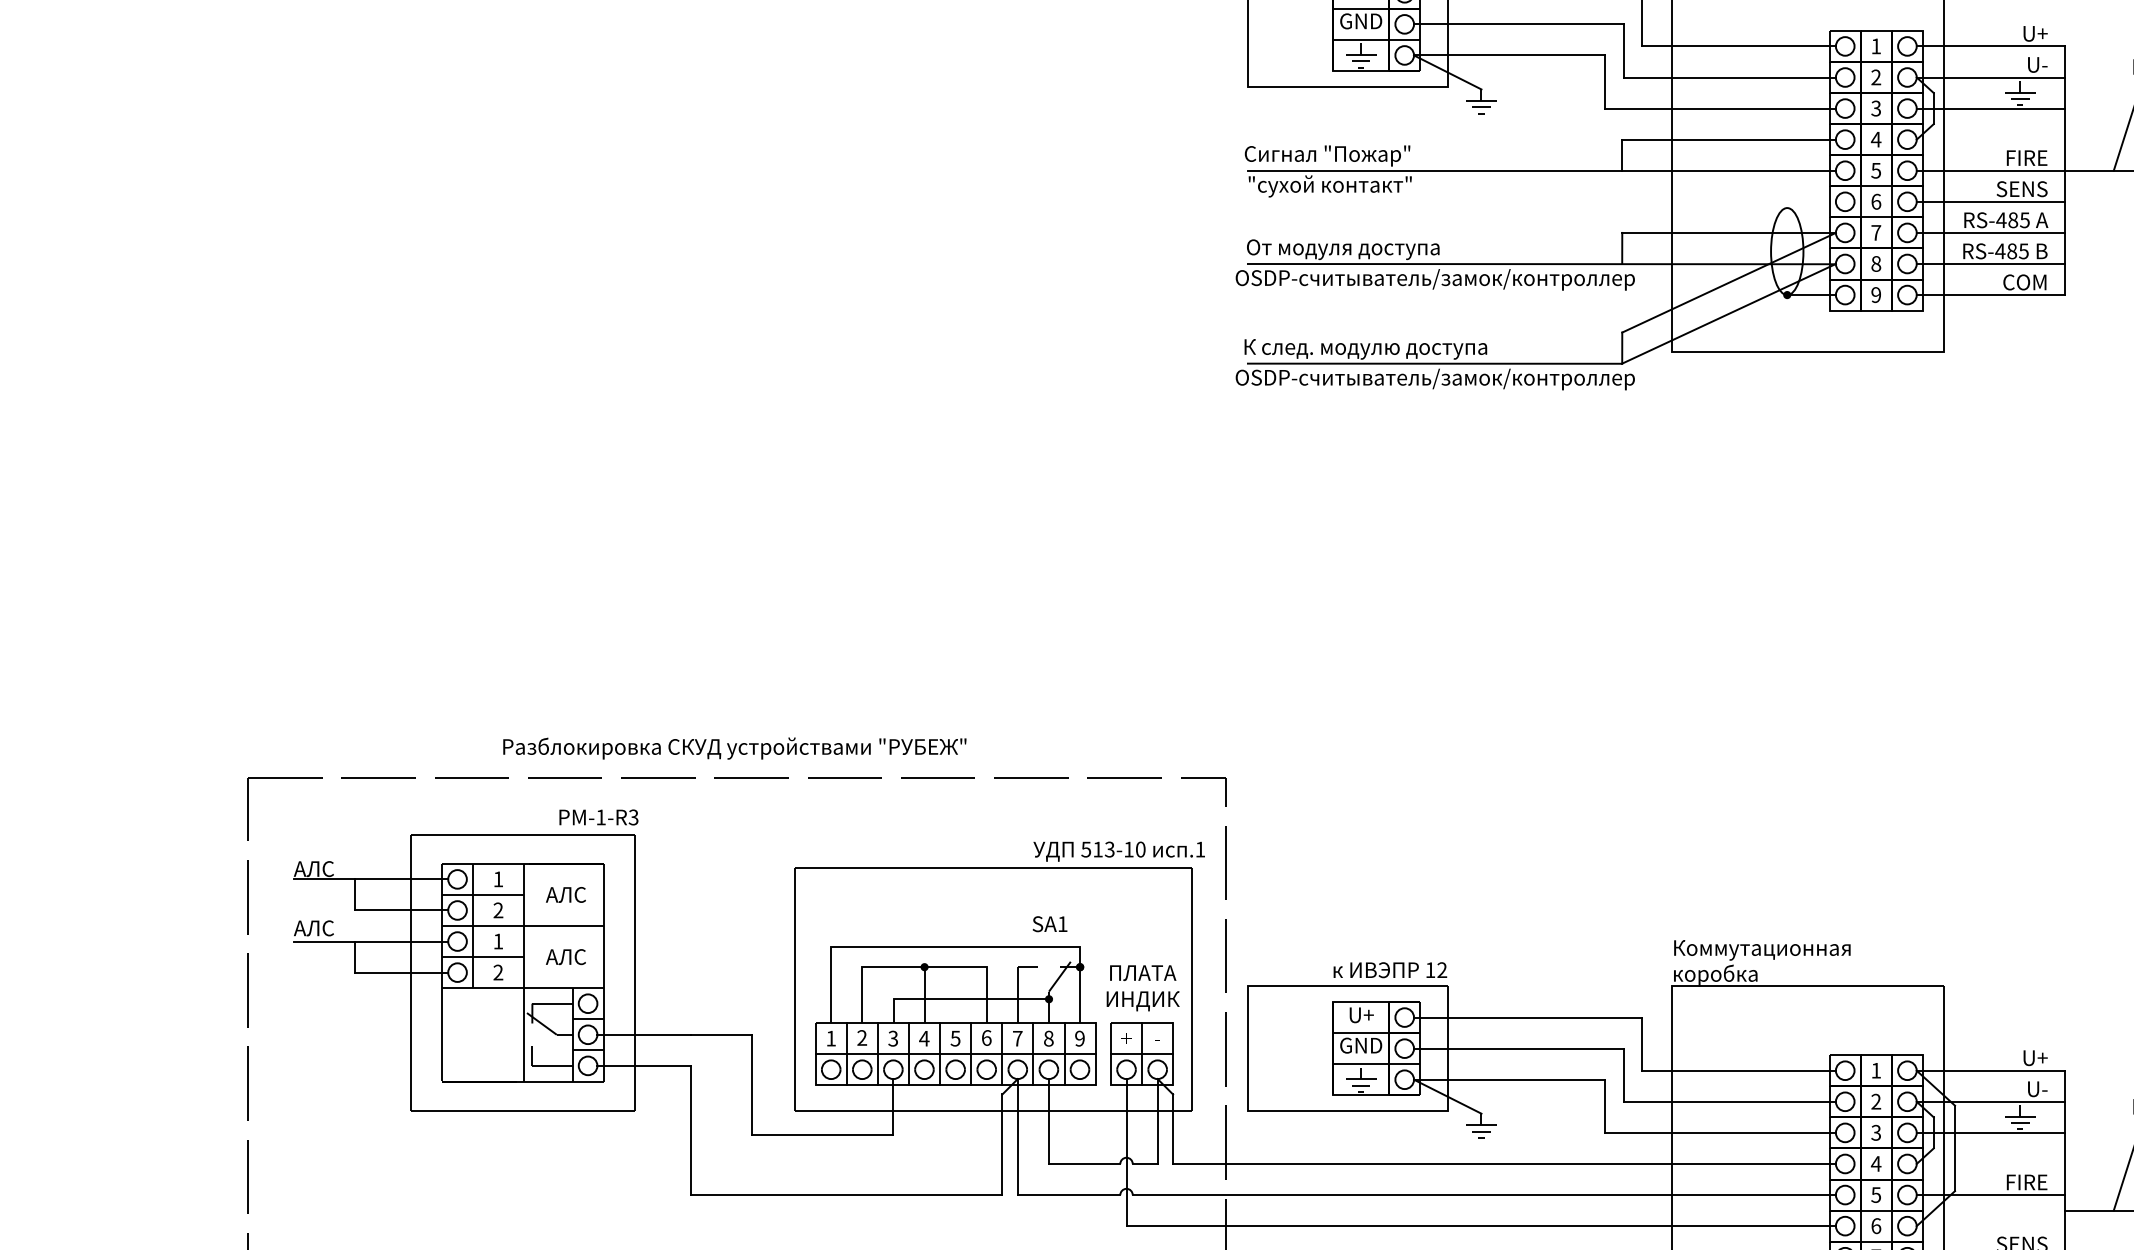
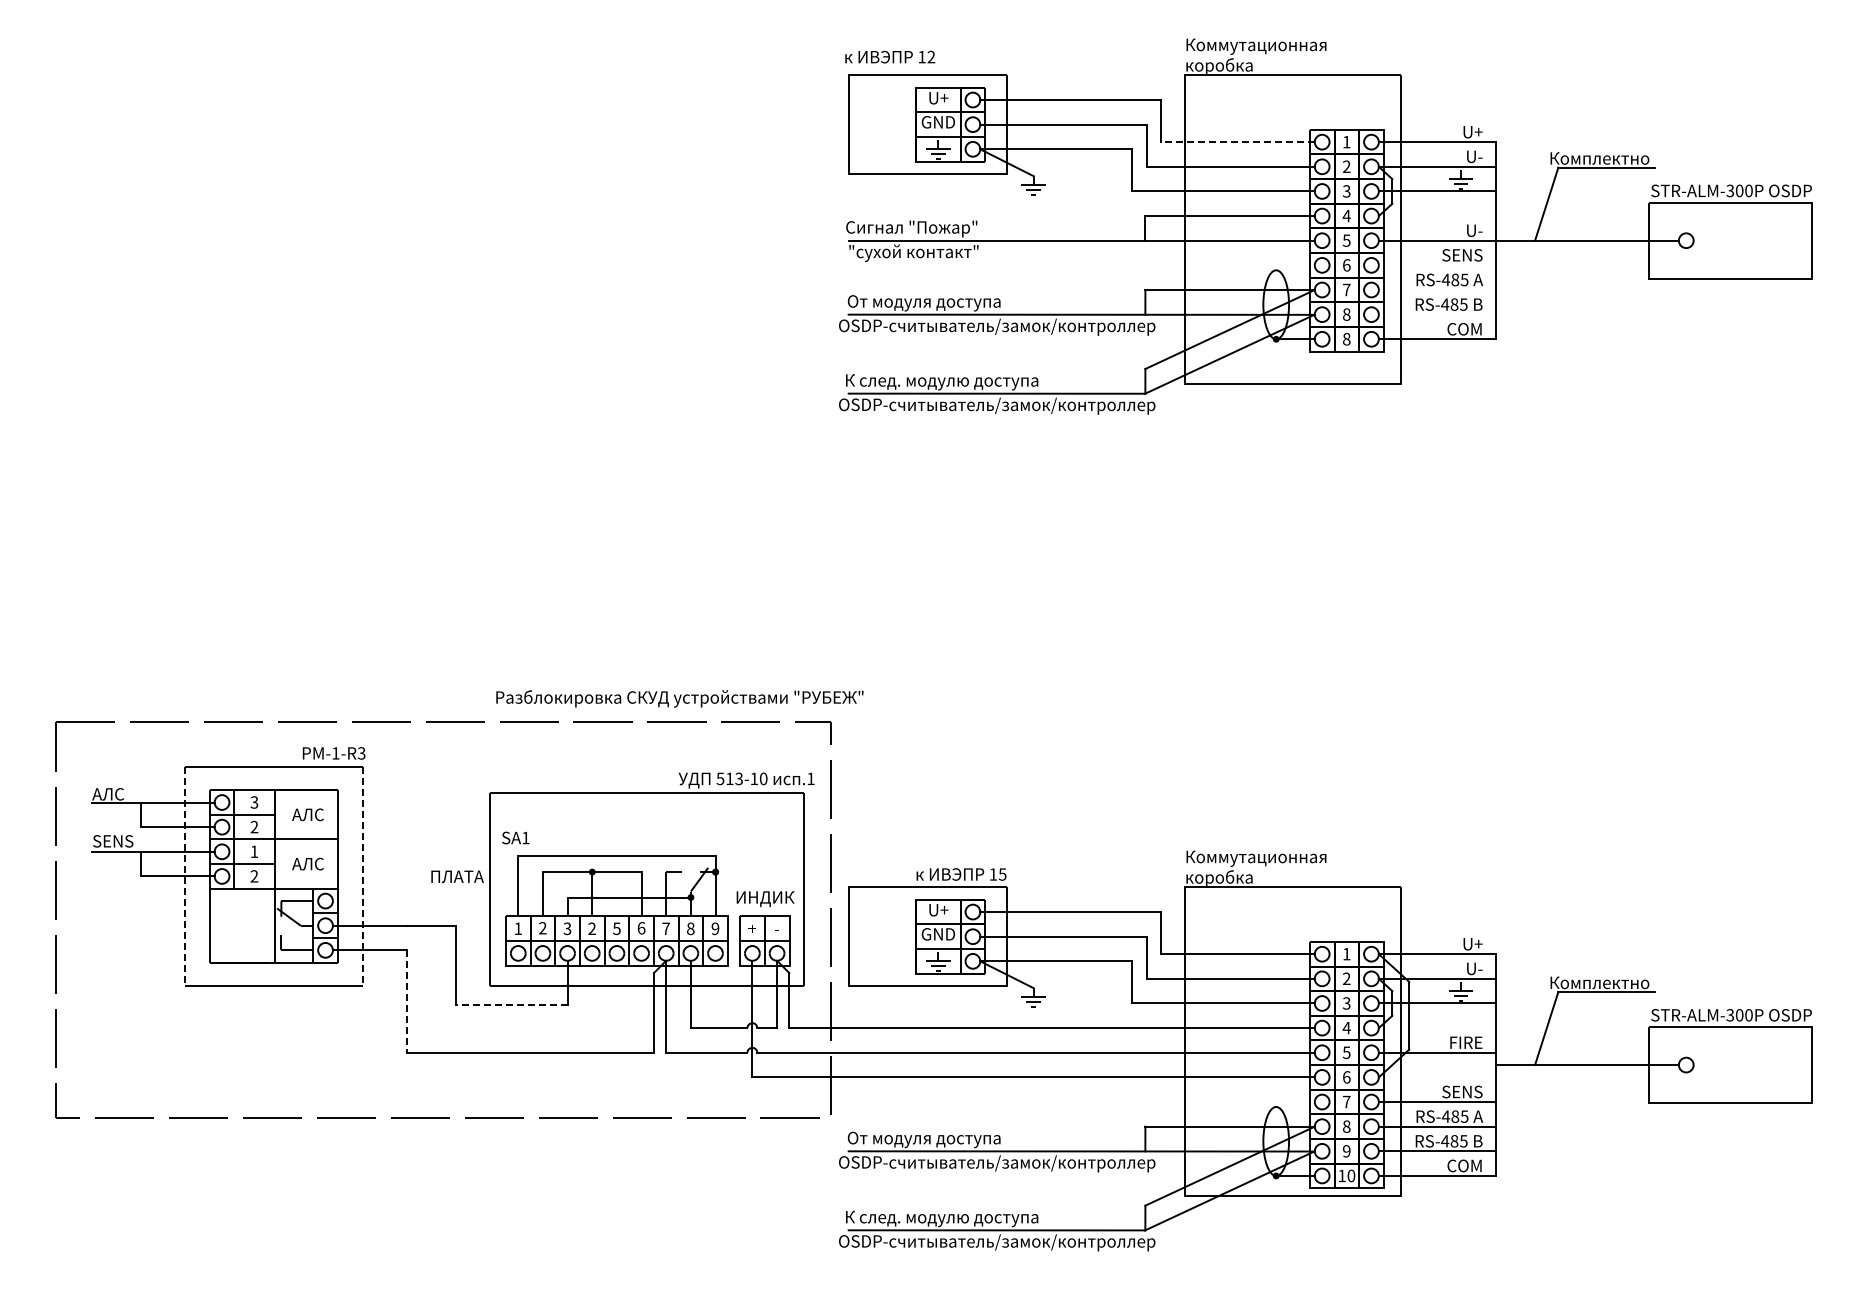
line: (1739, 46) -> (1238, 142), solid -> dashed
text: (2027, 157) -> (1466, 230), FIRE -> U-
line: (1990, 202) -> (1437, 265), removed
line: (1990, 233) -> (1437, 290), removed
line: (1990, 263) -> (1437, 314), removed
text: (1875, 295) -> (1346, 339), 9 -> 8
text: (734, 748) -> (679, 698), moved
text: (498, 879) -> (254, 802), 1 -> 3
text: (1049, 923) -> (515, 837), moved
text: (319, 928) -> (112, 841), AЛС -> SENS
text: (1442, 970) -> (1002, 874), 12 -> 15
line: (411, 972) -> (185, 876), solid -> dashed
line: (634, 972) -> (362, 876), solid -> dashed
text: (1143, 972) -> (457, 876), moved
text: (924, 1038) -> (592, 928), 4 -> 2
line: (690, 1131) -> (406, 1002), solid -> dashed
line: (822, 1135) -> (511, 1005), solid -> dashed

